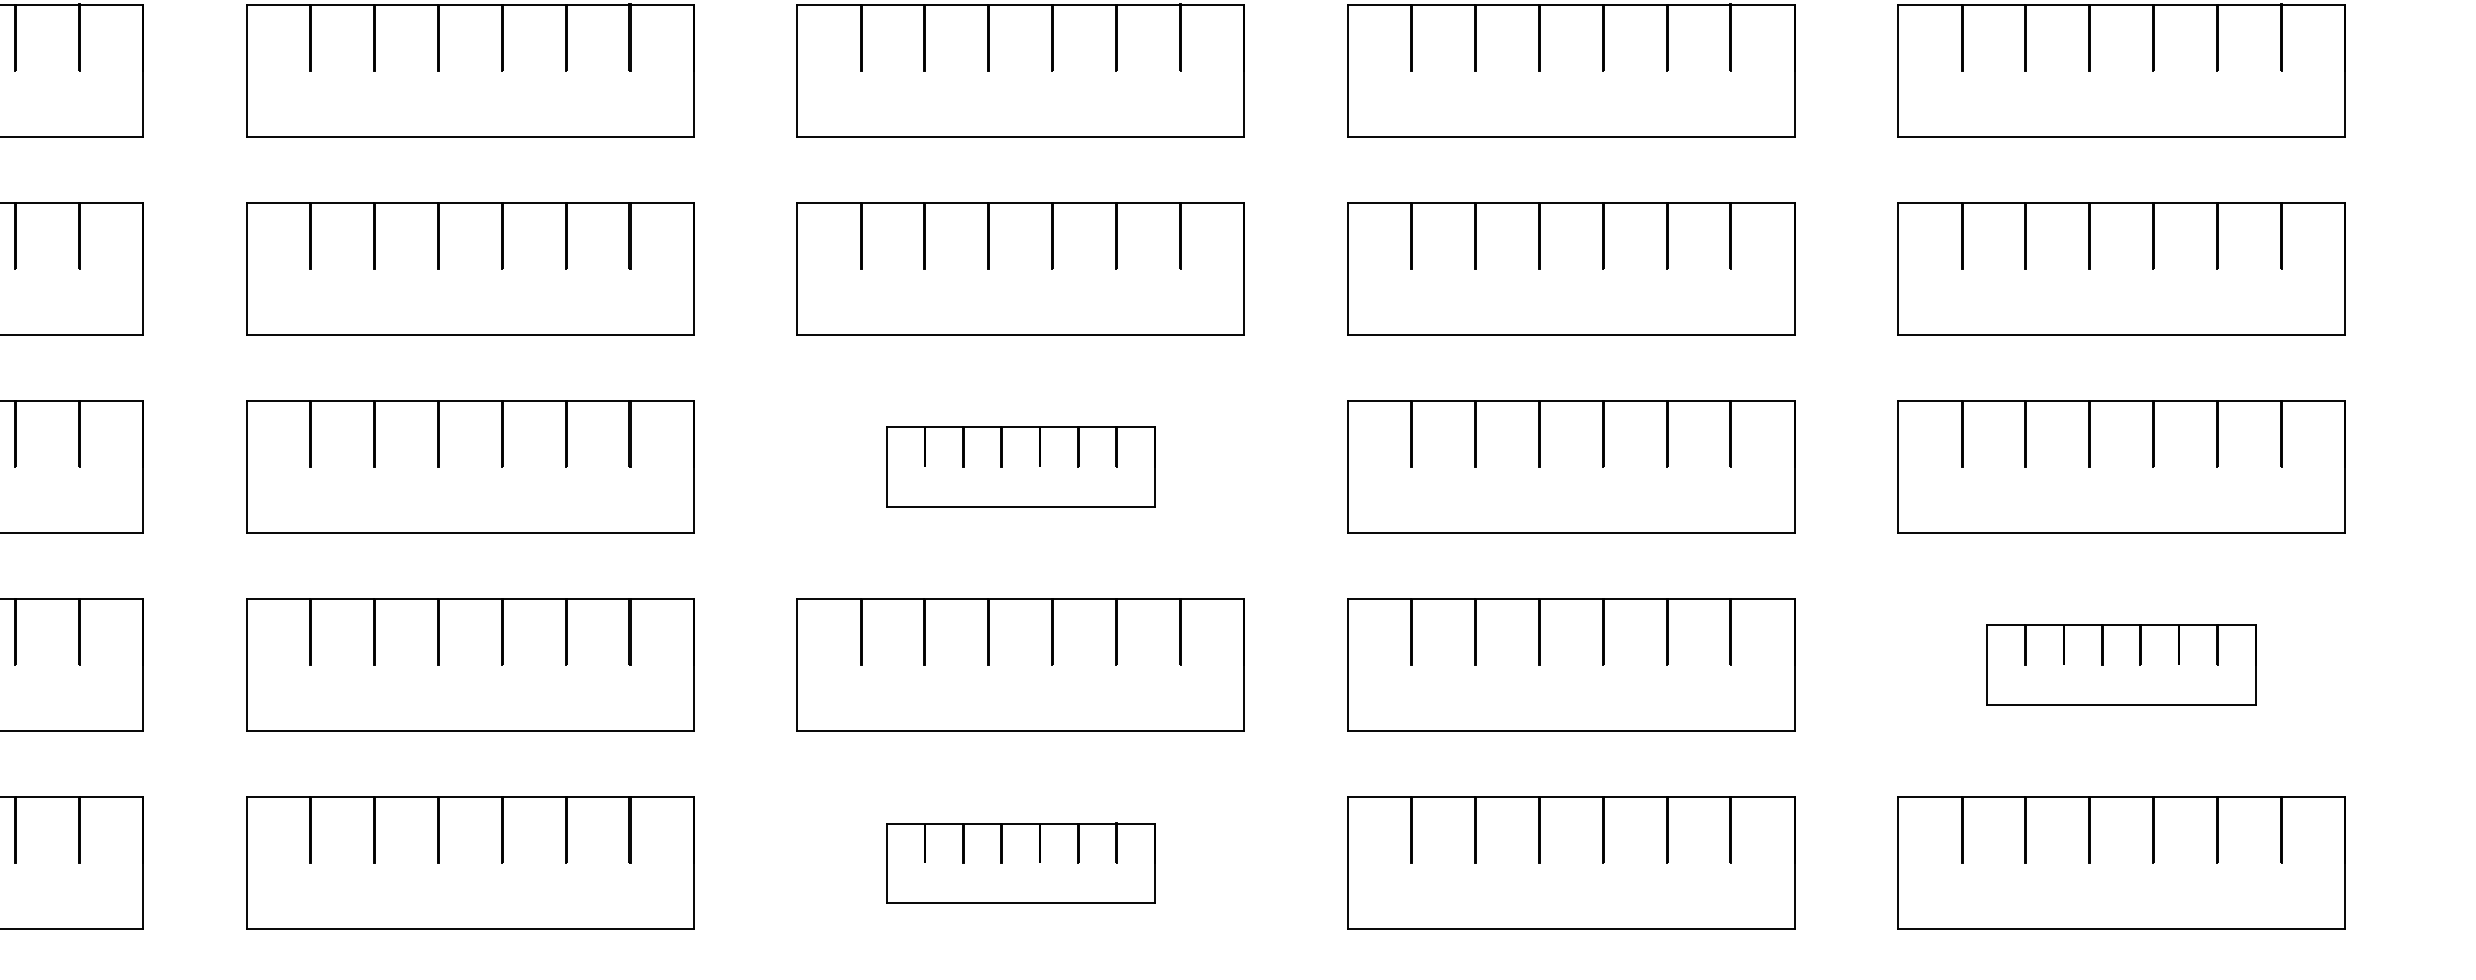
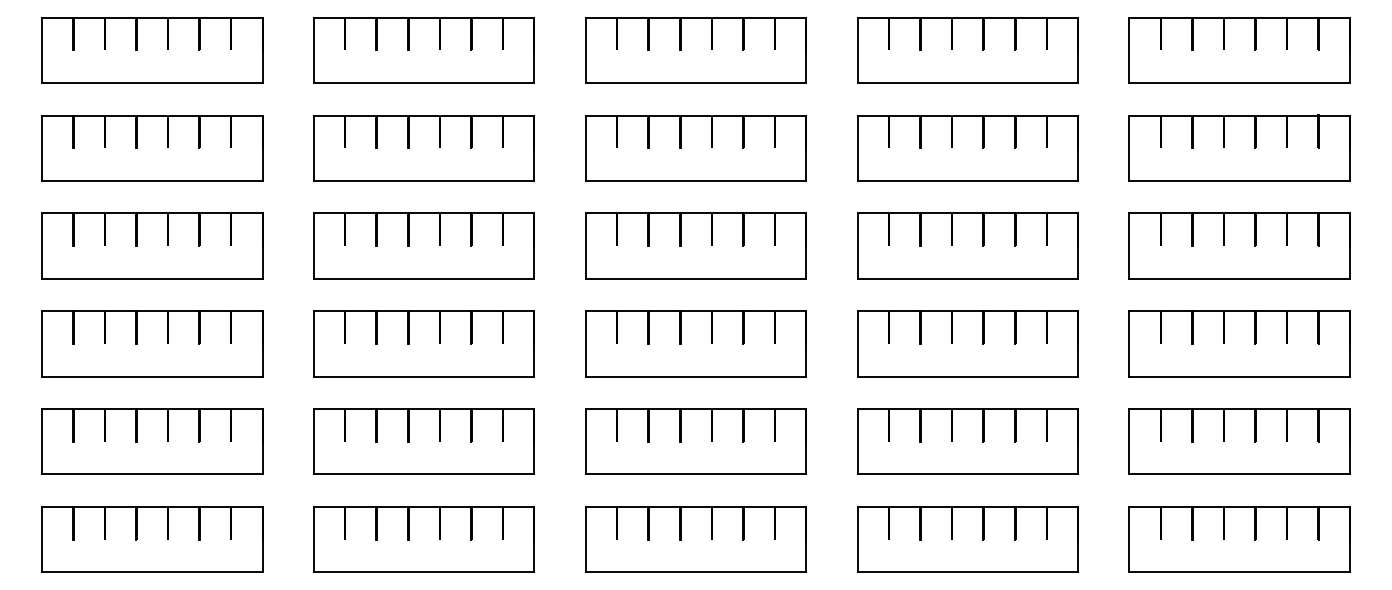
part: (1019, 466) -> (695, 343), size x1.67
part: (2121, 664) -> (1239, 441), size x1.67
part: (1019, 862) -> (695, 539), size x1.67

